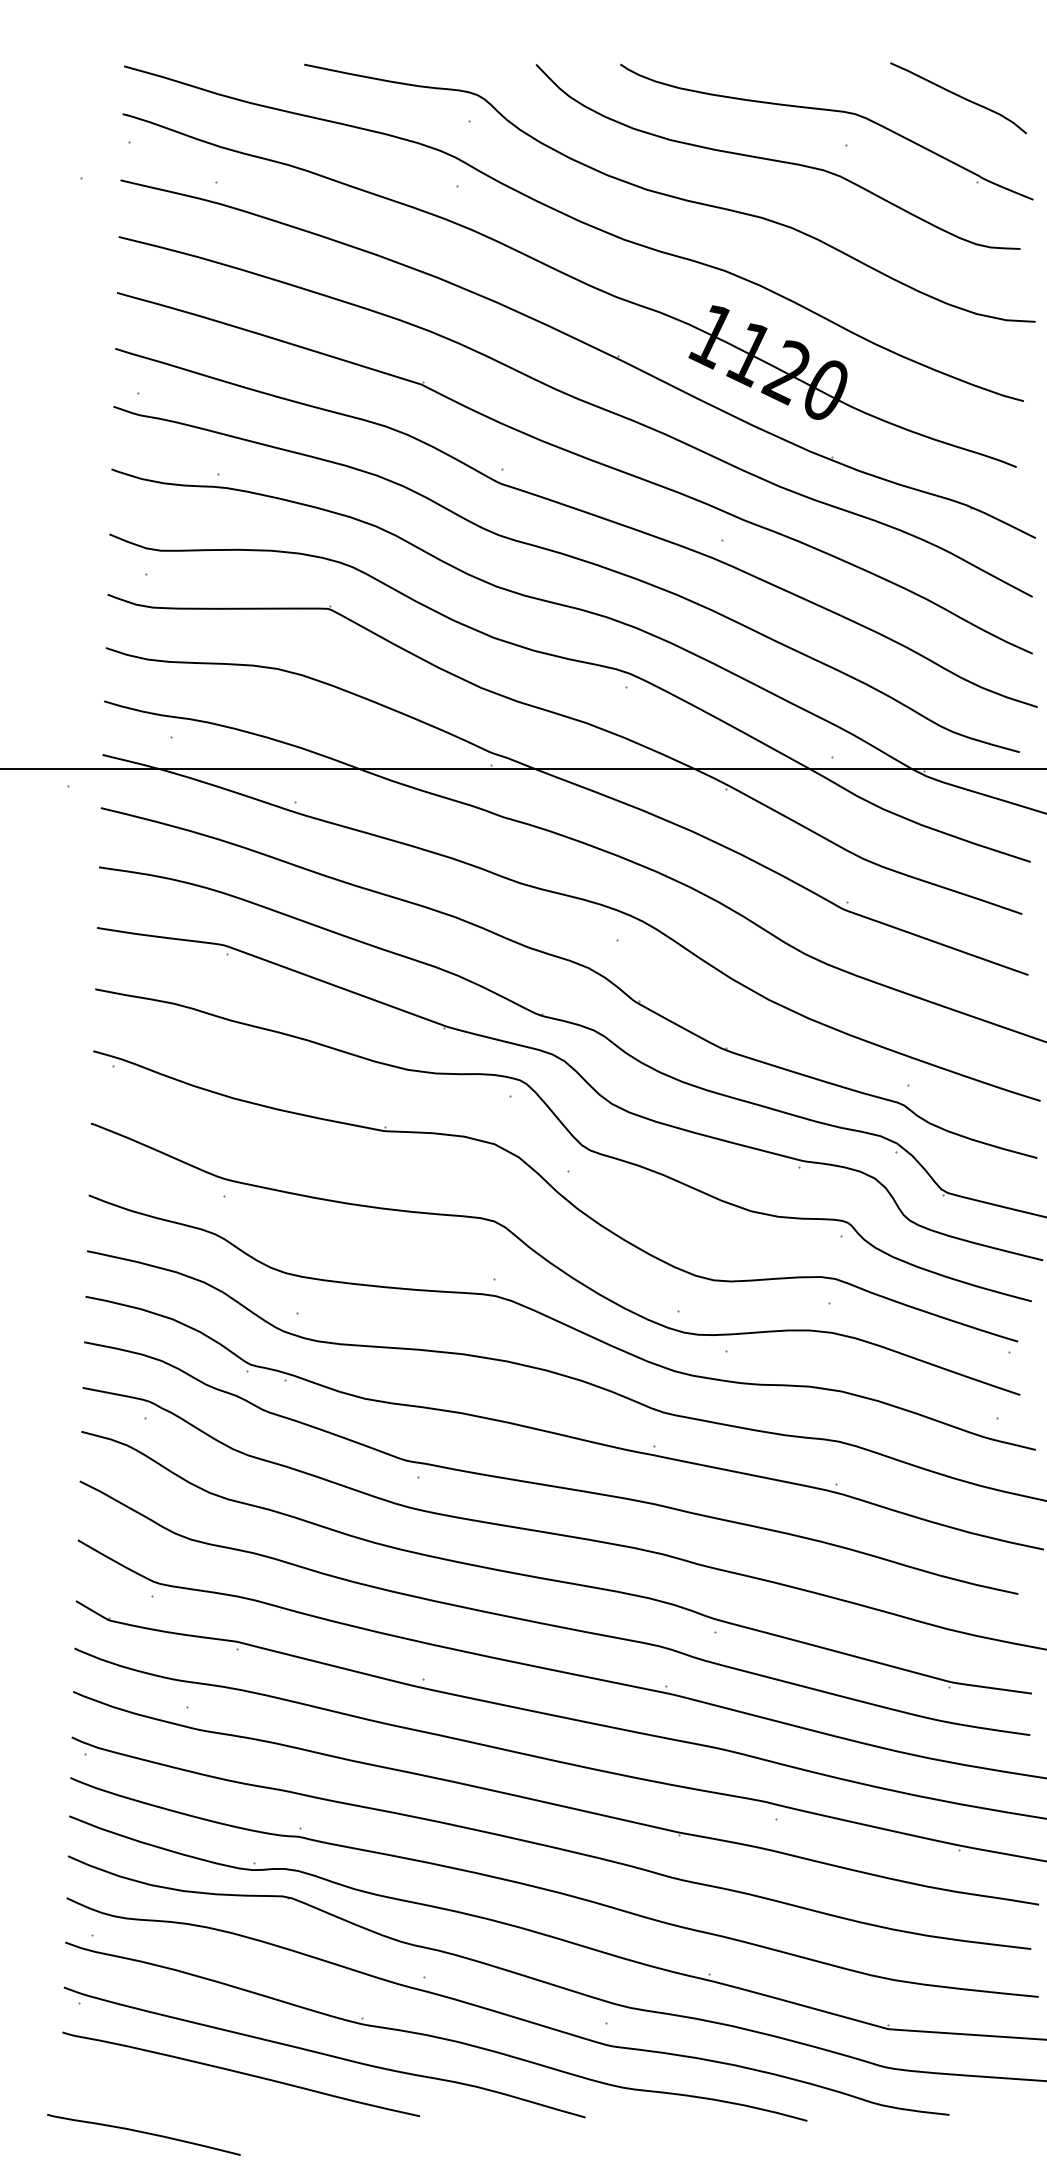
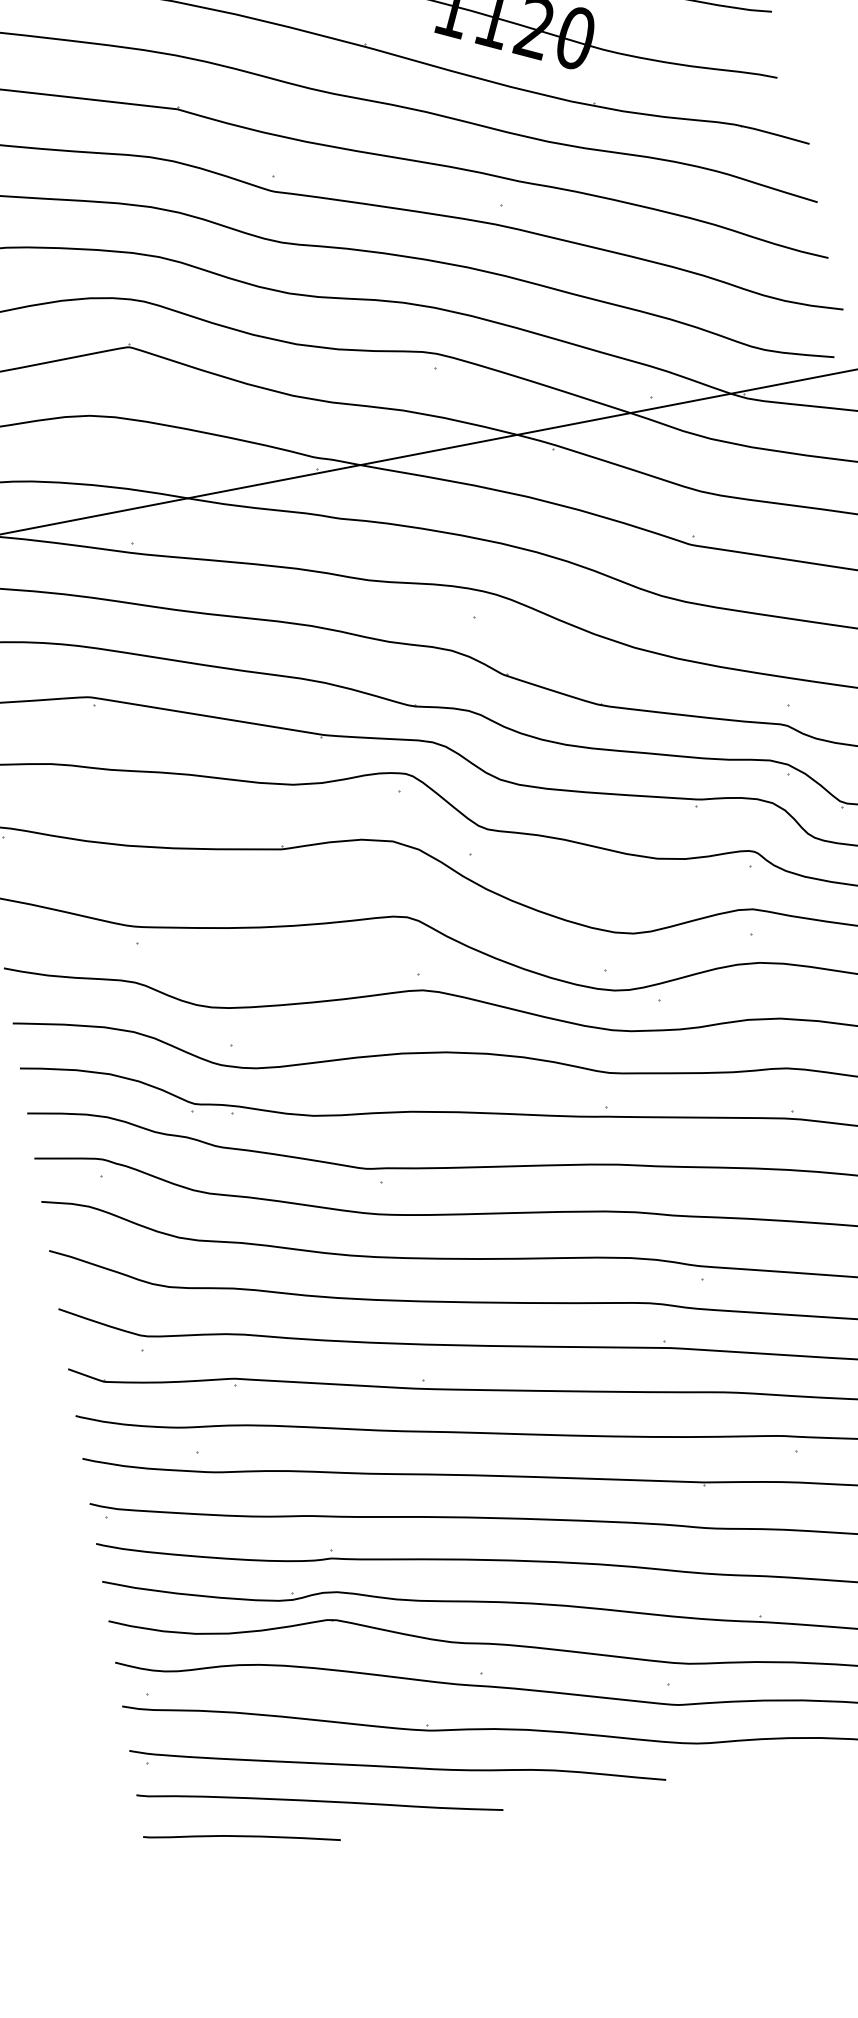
curve: (143, 2133) -> (241, 1837), moved

